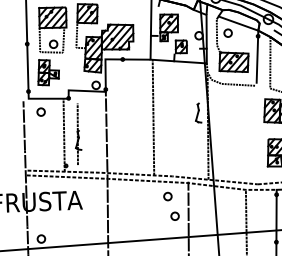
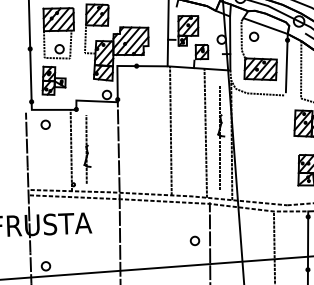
line: (184, 119) -> (205, 132), added
line: (197, 123) -> (220, 137), added
part: (167, 196) -> (186, 218), removed

